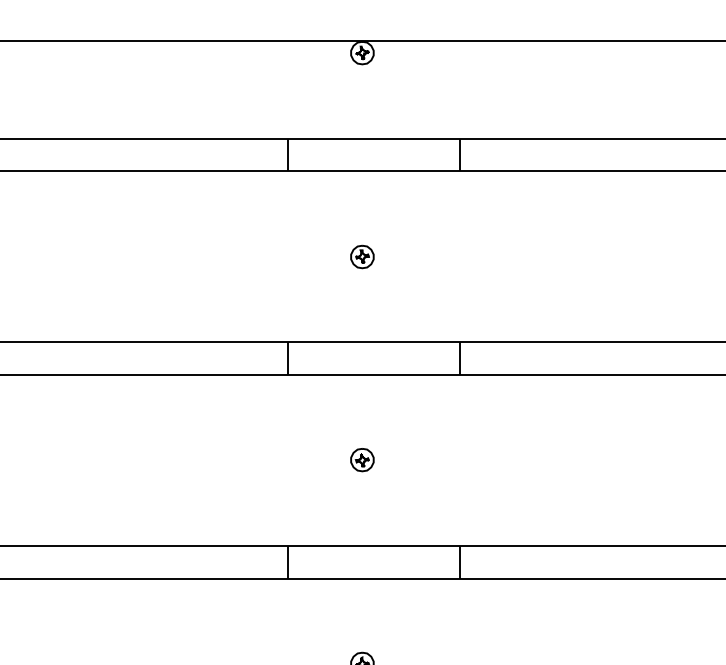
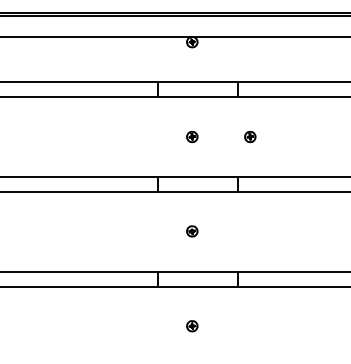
part: (487, 255) -> (250, 136), added

